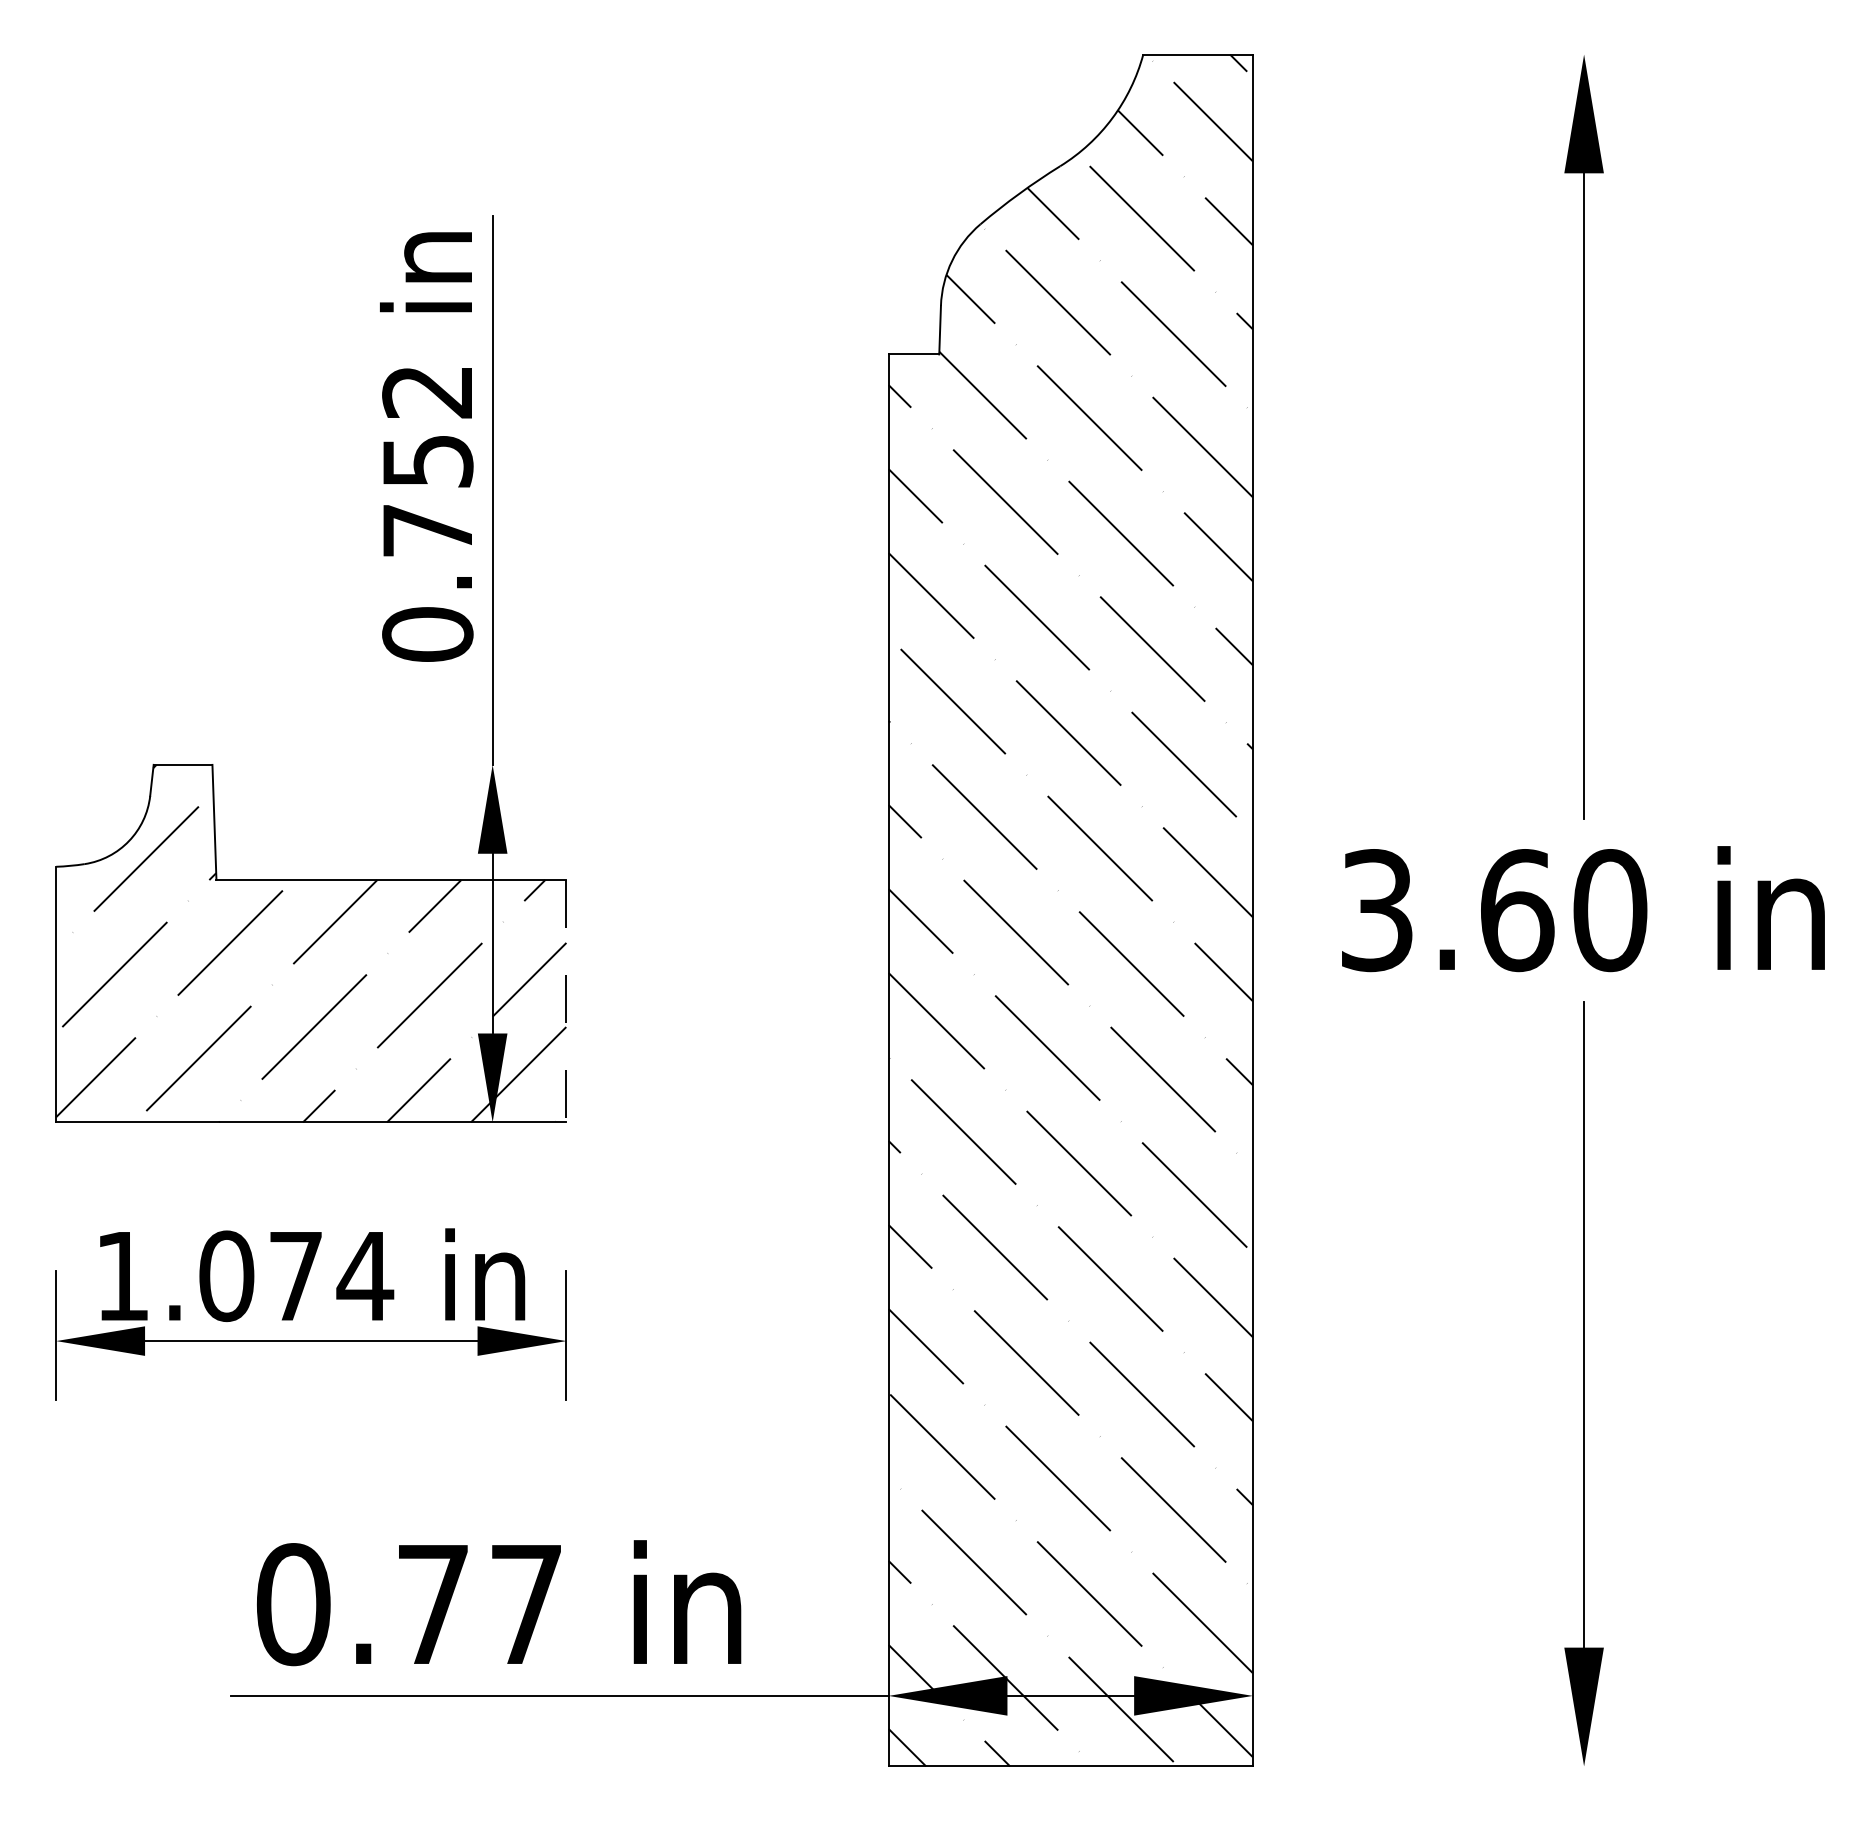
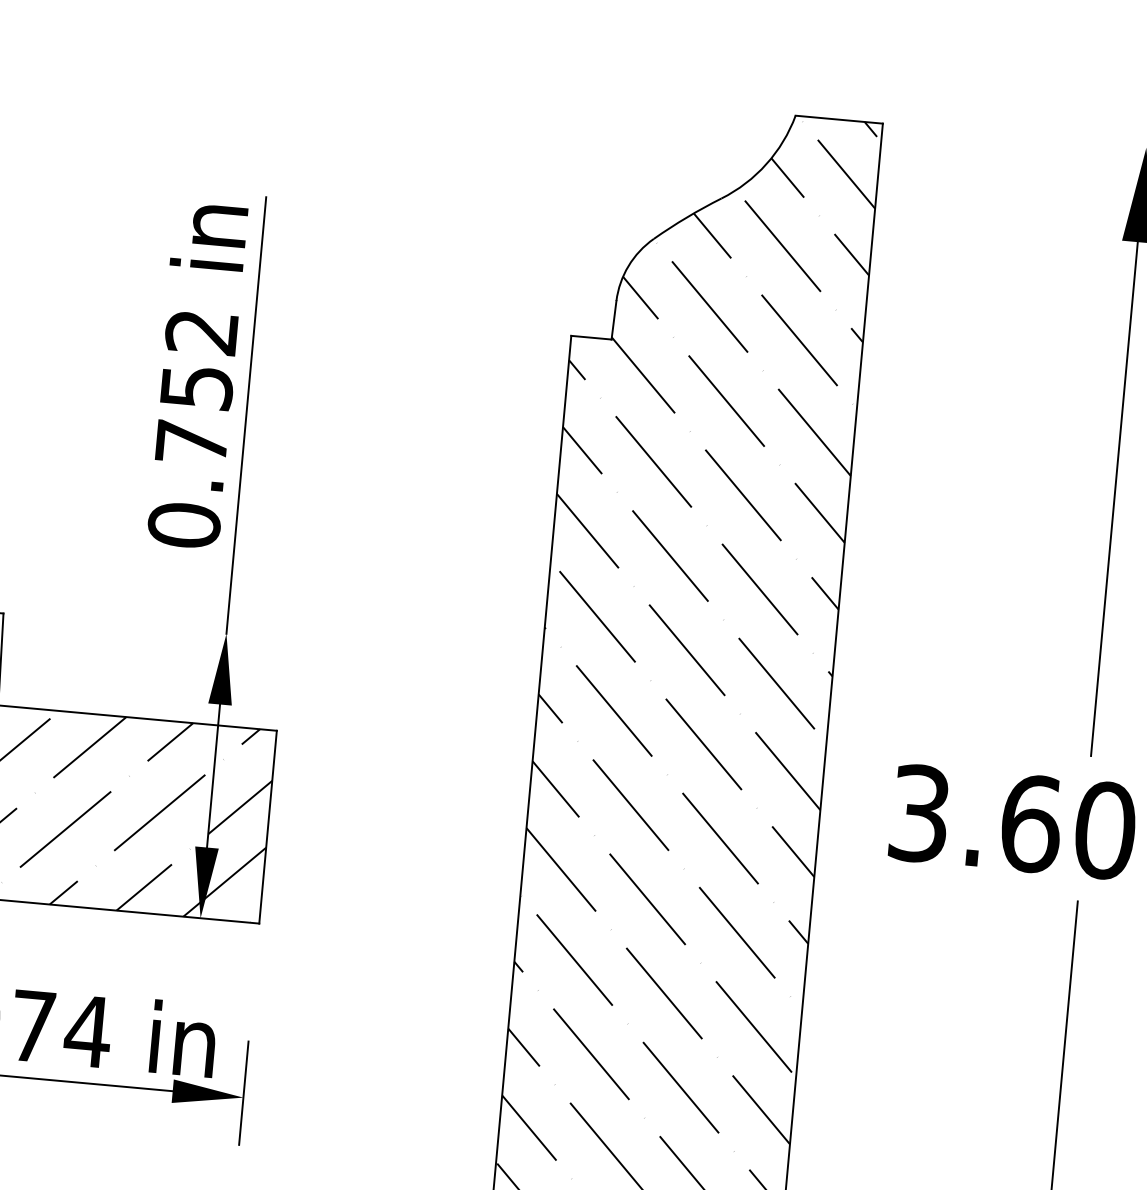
line: (566, 1001) -> (268, 827), dashed -> solid

